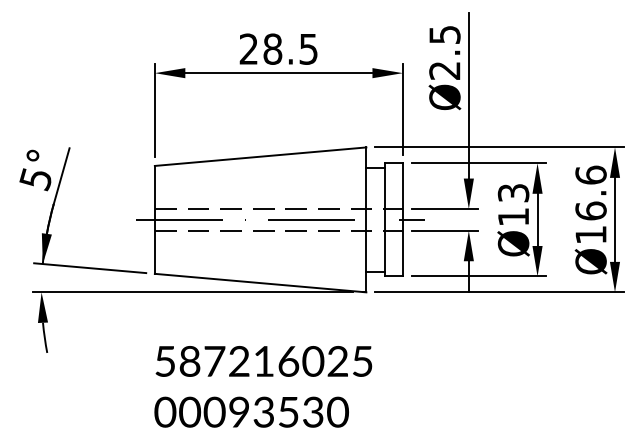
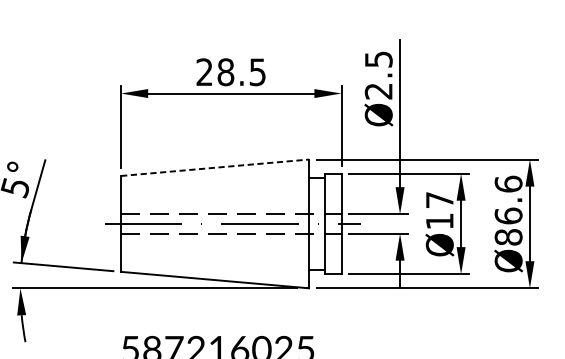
line: (261, 156) -> (215, 167), solid -> dashed
text: (513, 193) -> (439, 200), Ø13 -> Ø17
text: (590, 234) -> (508, 236), Ø16.6 -> Ø86.6

